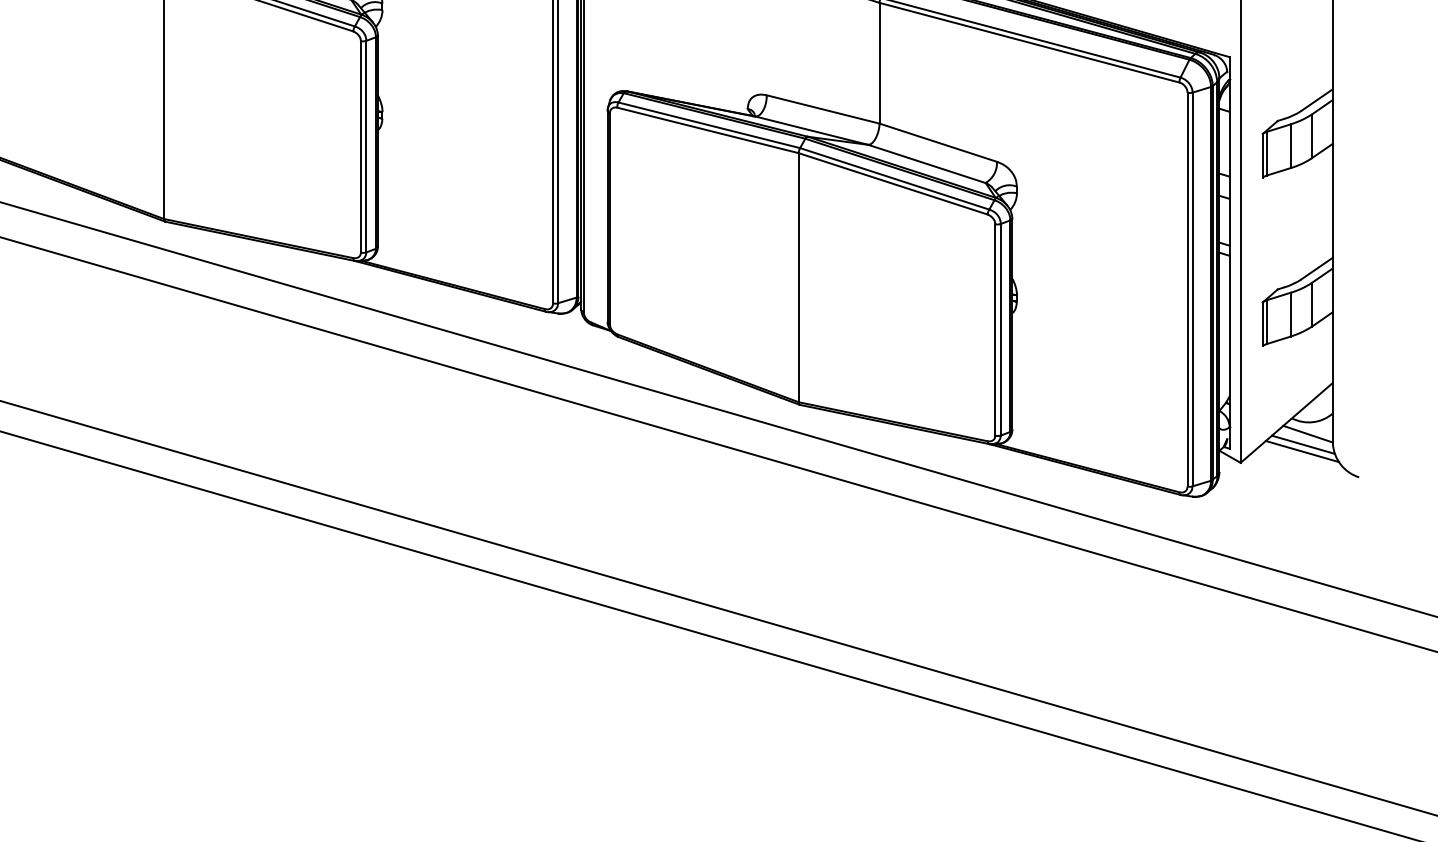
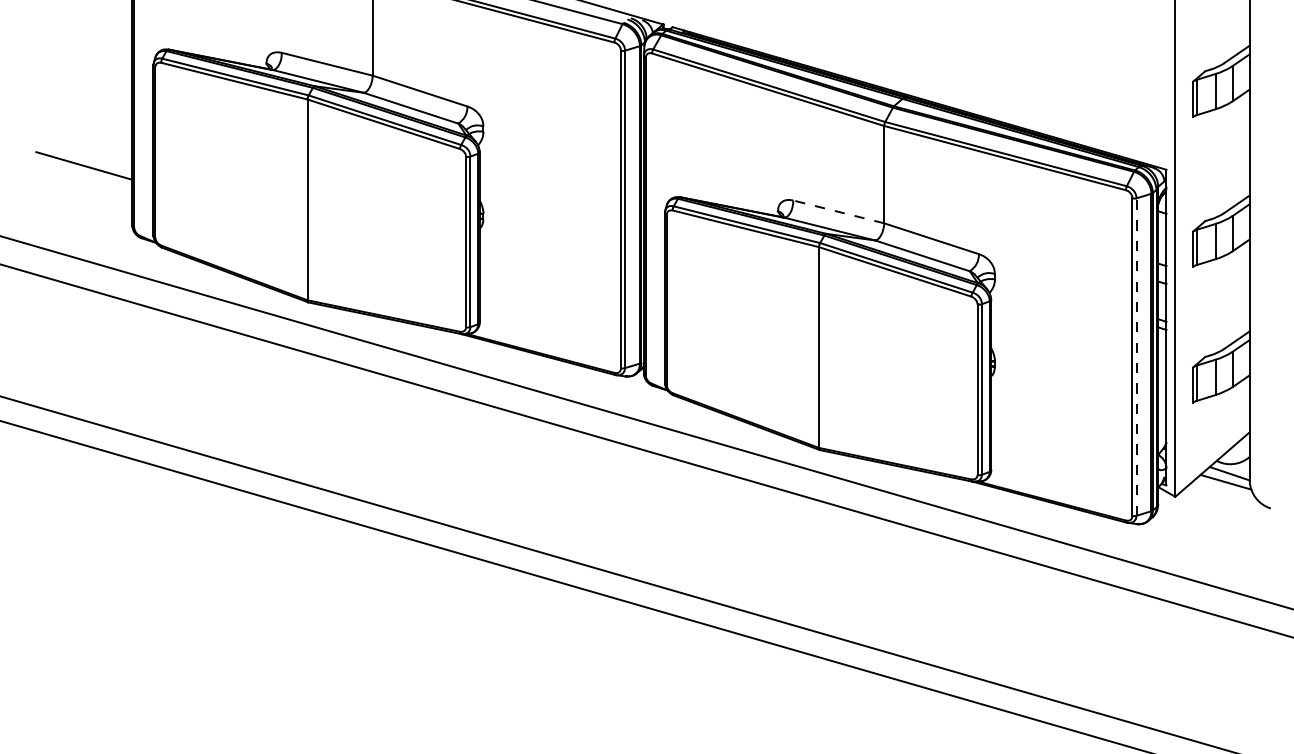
line: (822, 108) -> (838, 211), solid -> dashed
line: (1192, 290) -> (1136, 357), solid -> dashed
line: (1301, 451) -> (1224, 487), removed

